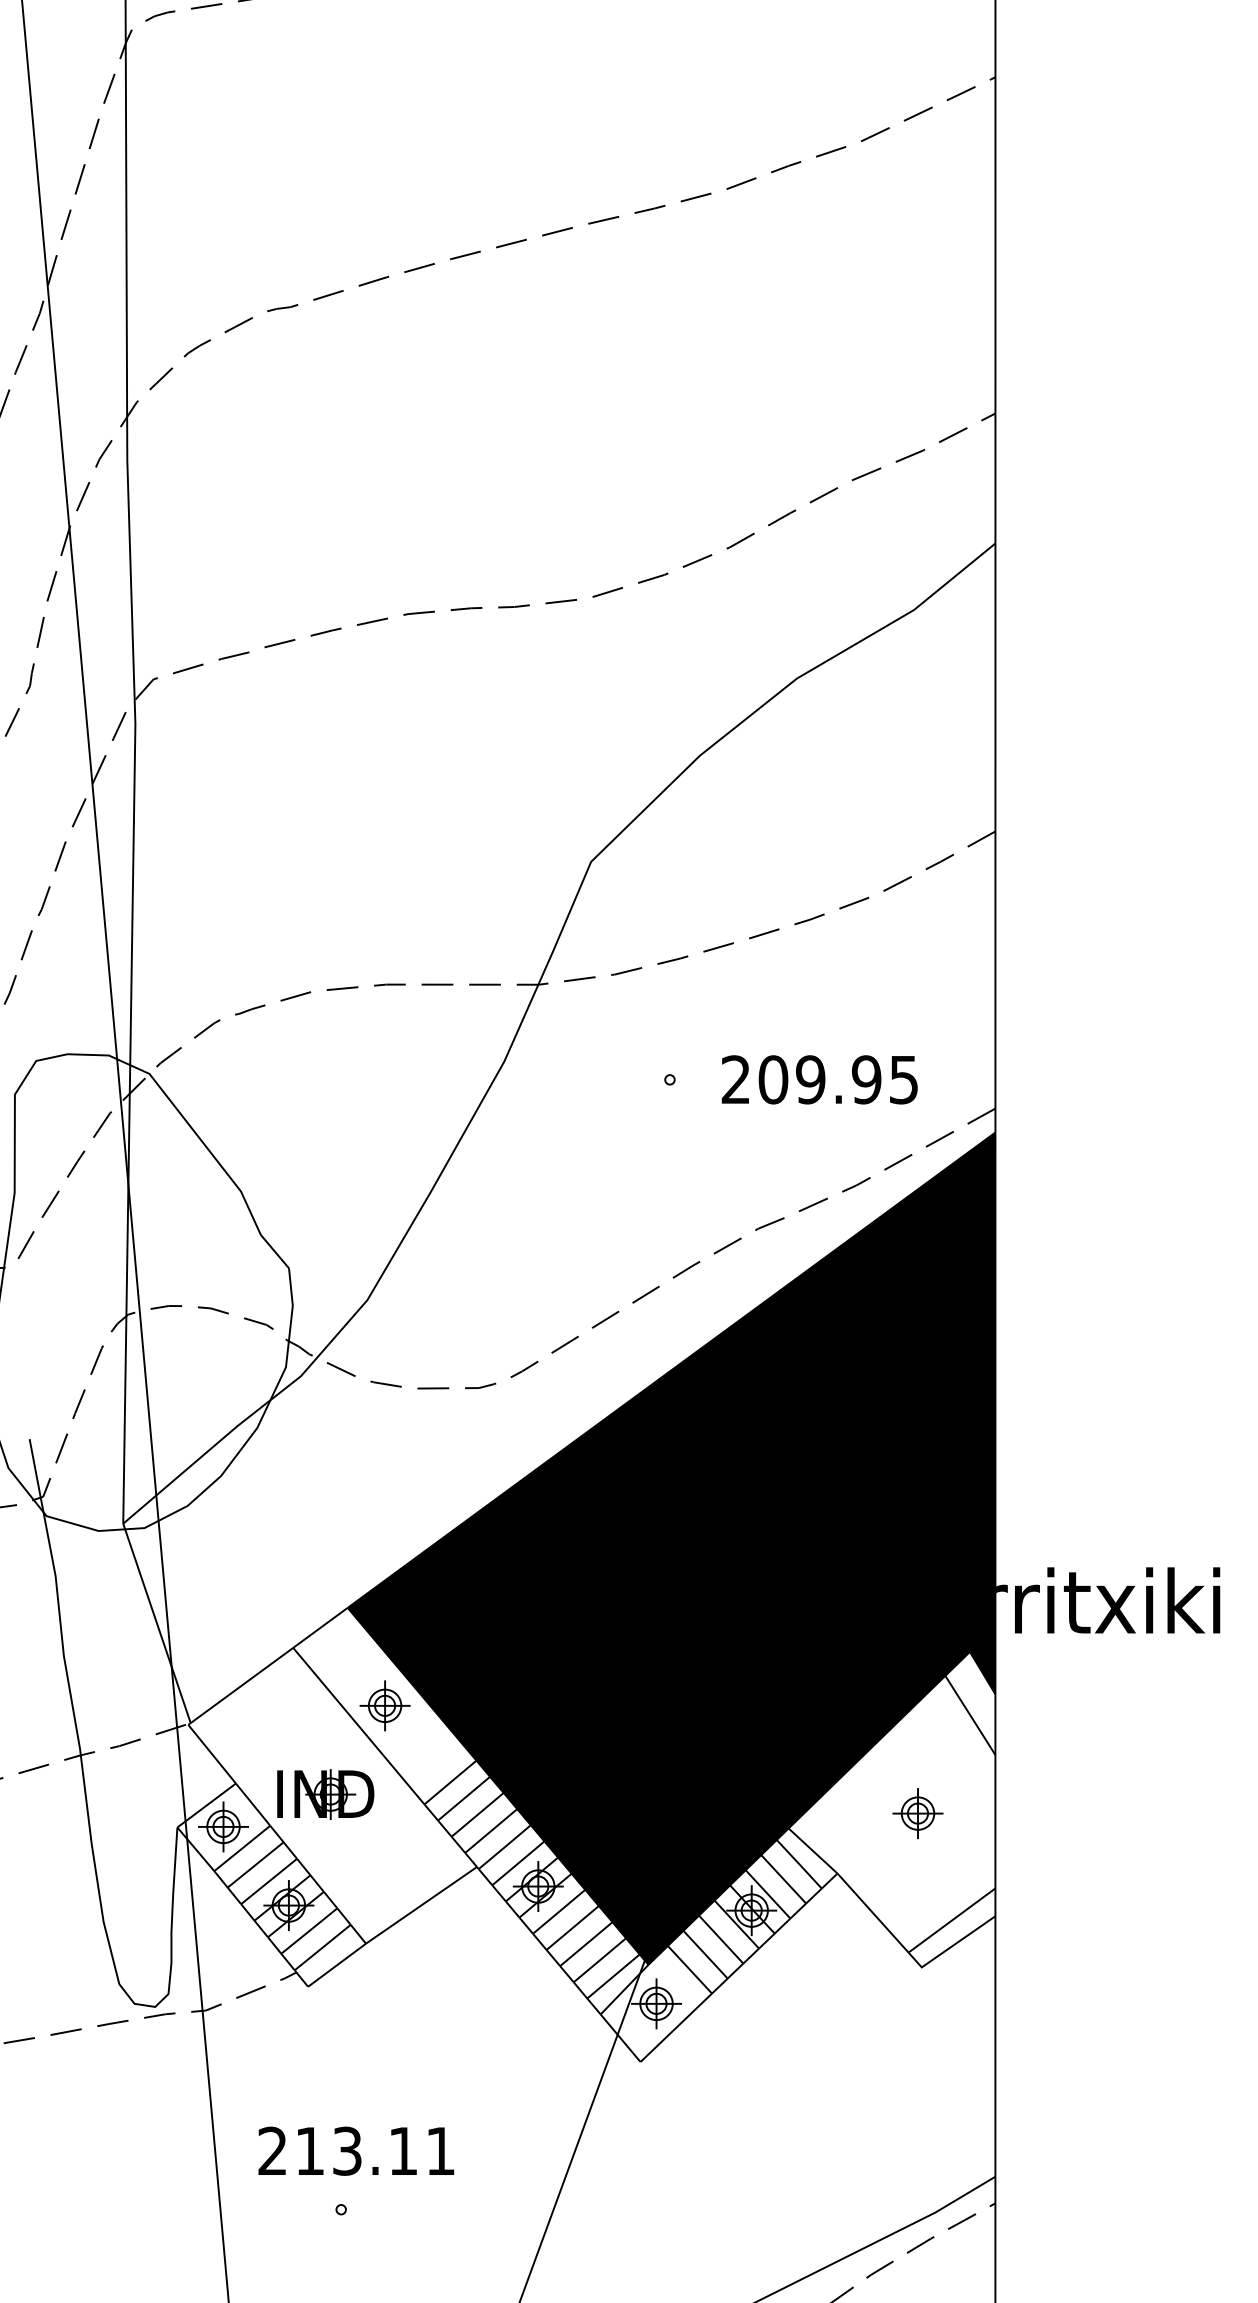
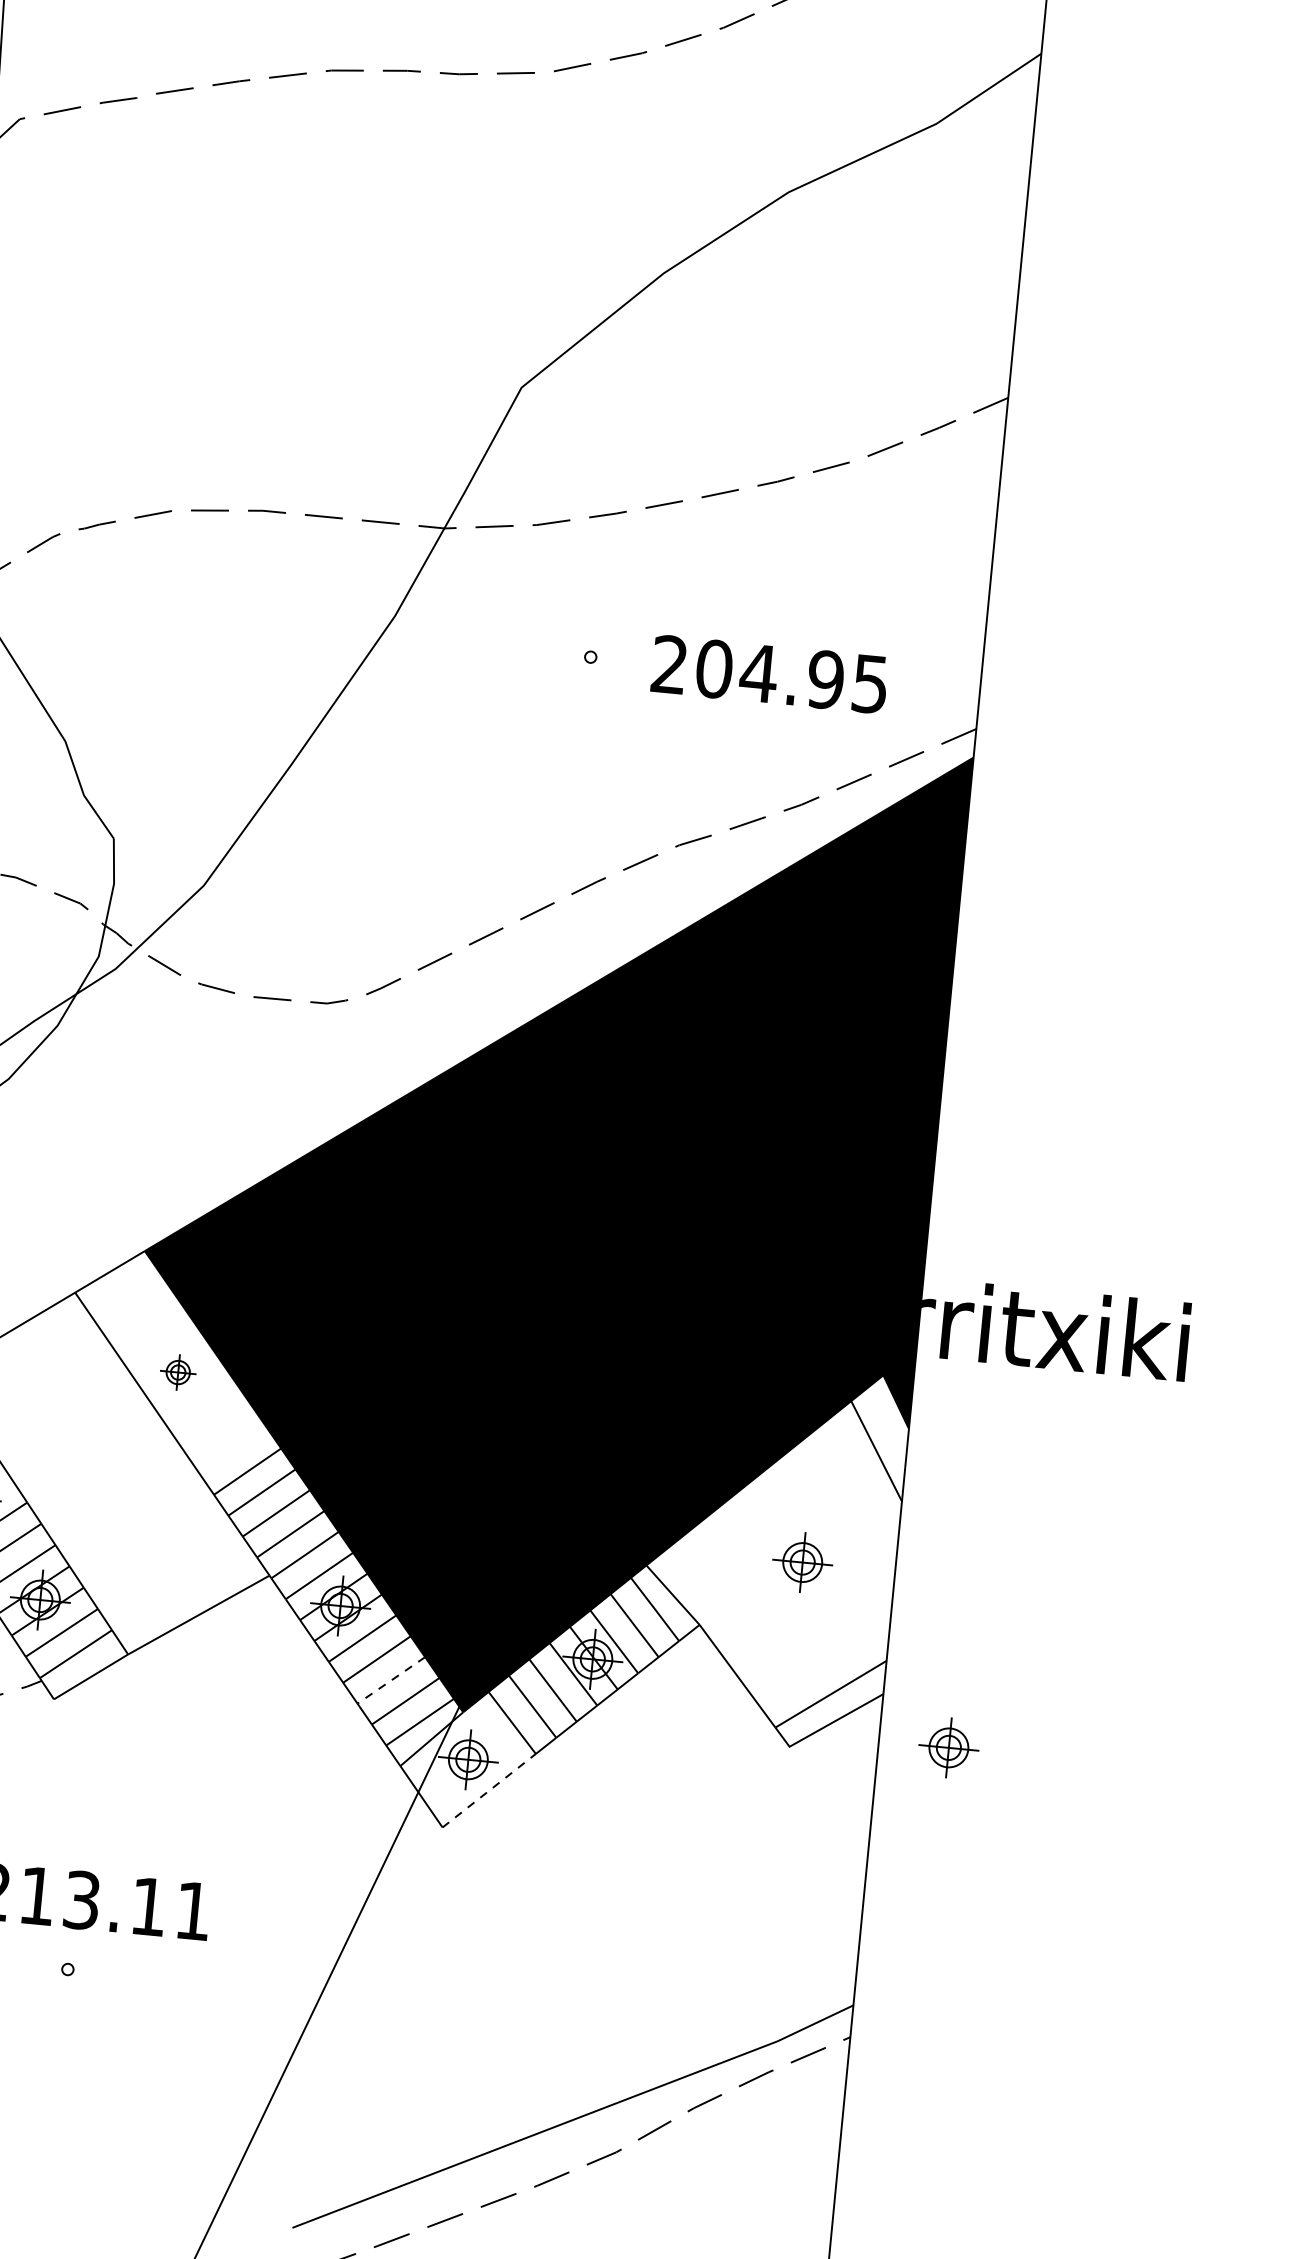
text: (810, 1079) -> (758, 672), 209.95 -> 204.95
part: (384, 1705) -> (177, 1371), size x0.6
part: (325, 1794) -> (96, 1471), removed
line: (586, 1944) -> (391, 1680), solid -> dashed
part: (1053, 1955) -> (948, 1747), added
line: (676, 2027) -> (489, 1790), solid -> dashed

